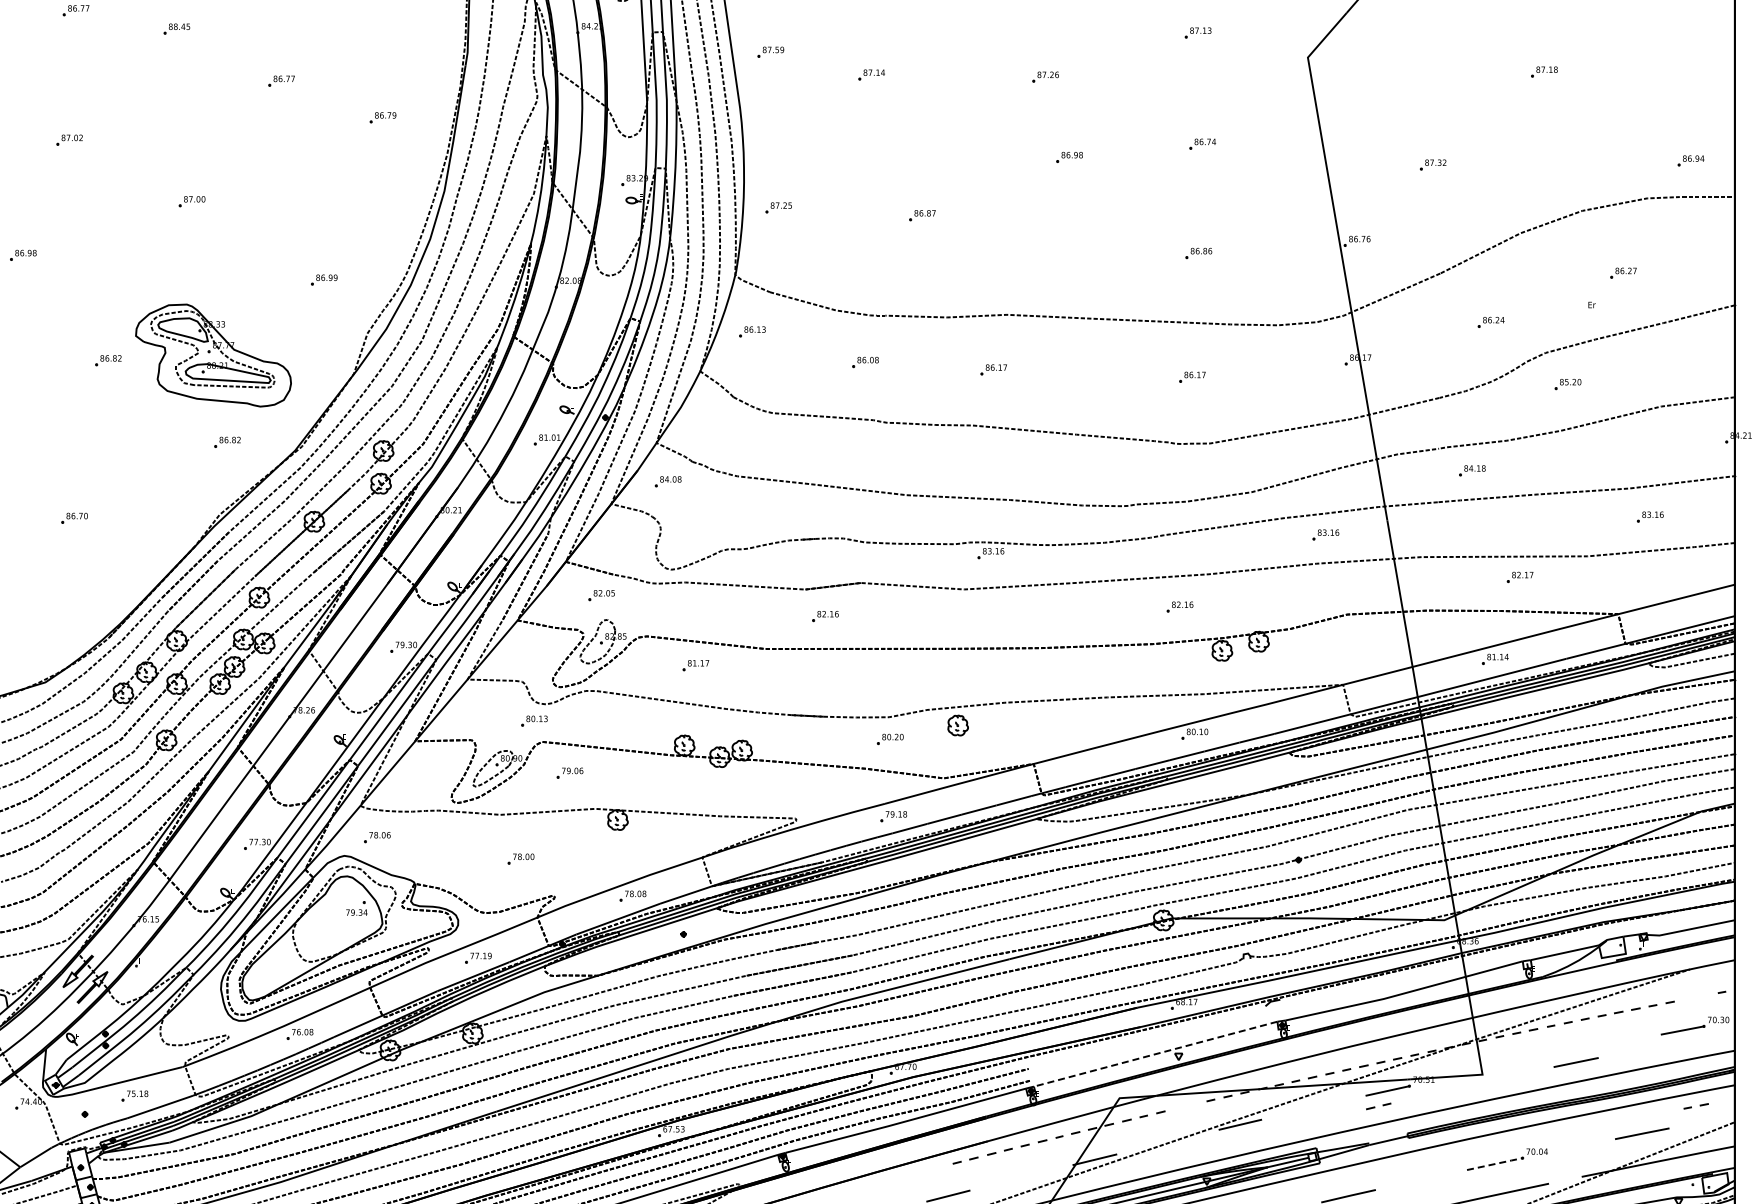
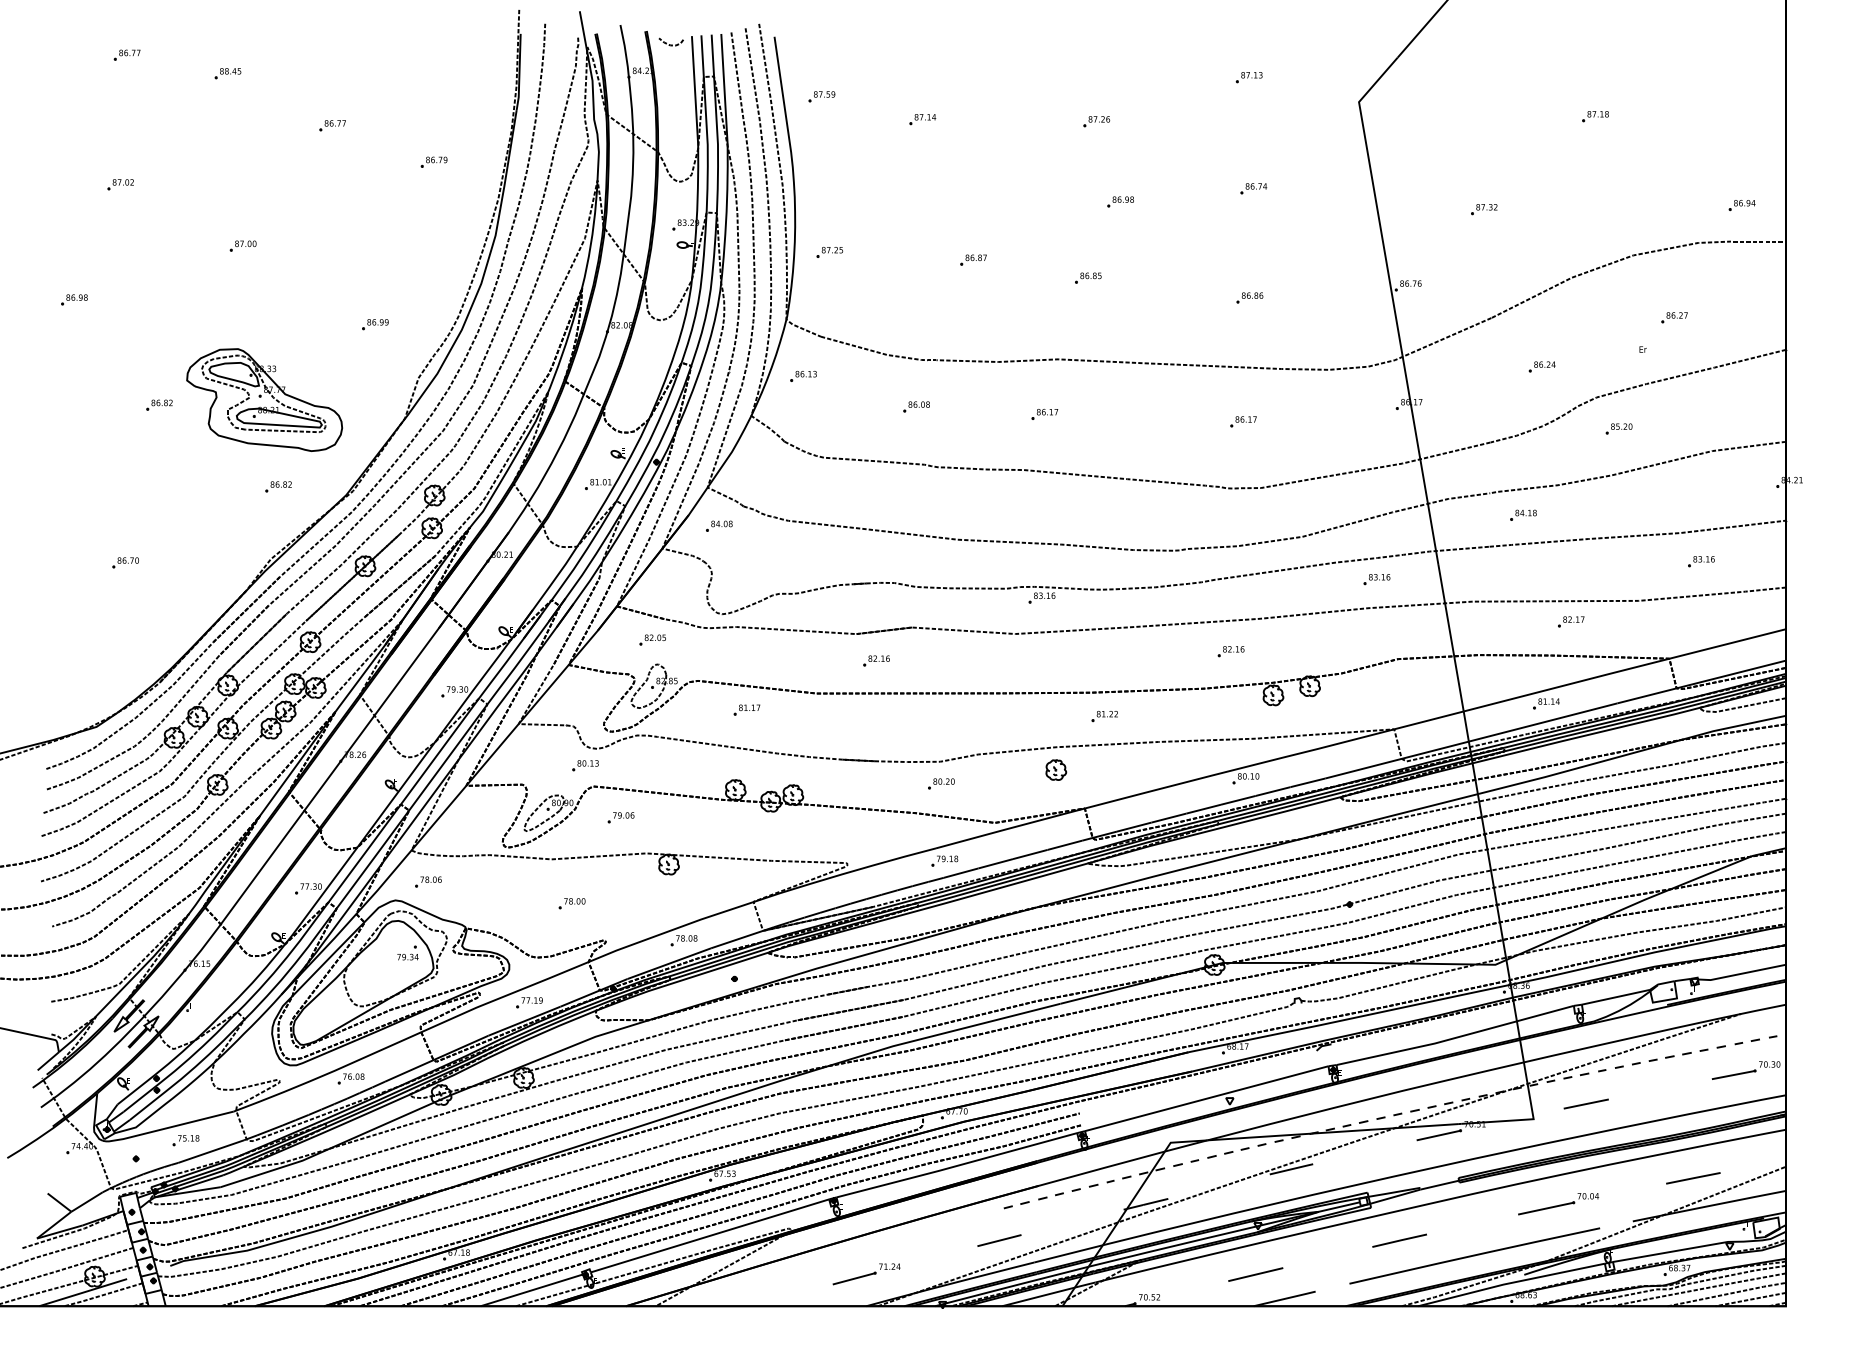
part: (1037, 232) -> (1088, 277), added
part: (1053, 671) -> (1104, 716), added
part: (958, 724) -> (1056, 769), moved
line: (1155, 1053) -> (1206, 1098), dashed -> solid
line: (1575, 1061) -> (1585, 1103), moved
part: (1378, 1105) -> (1236, 1150), moved
part: (1695, 1105) -> (1746, 1041), moved
line: (1495, 1163) -> (1546, 1208), dashed -> solid

